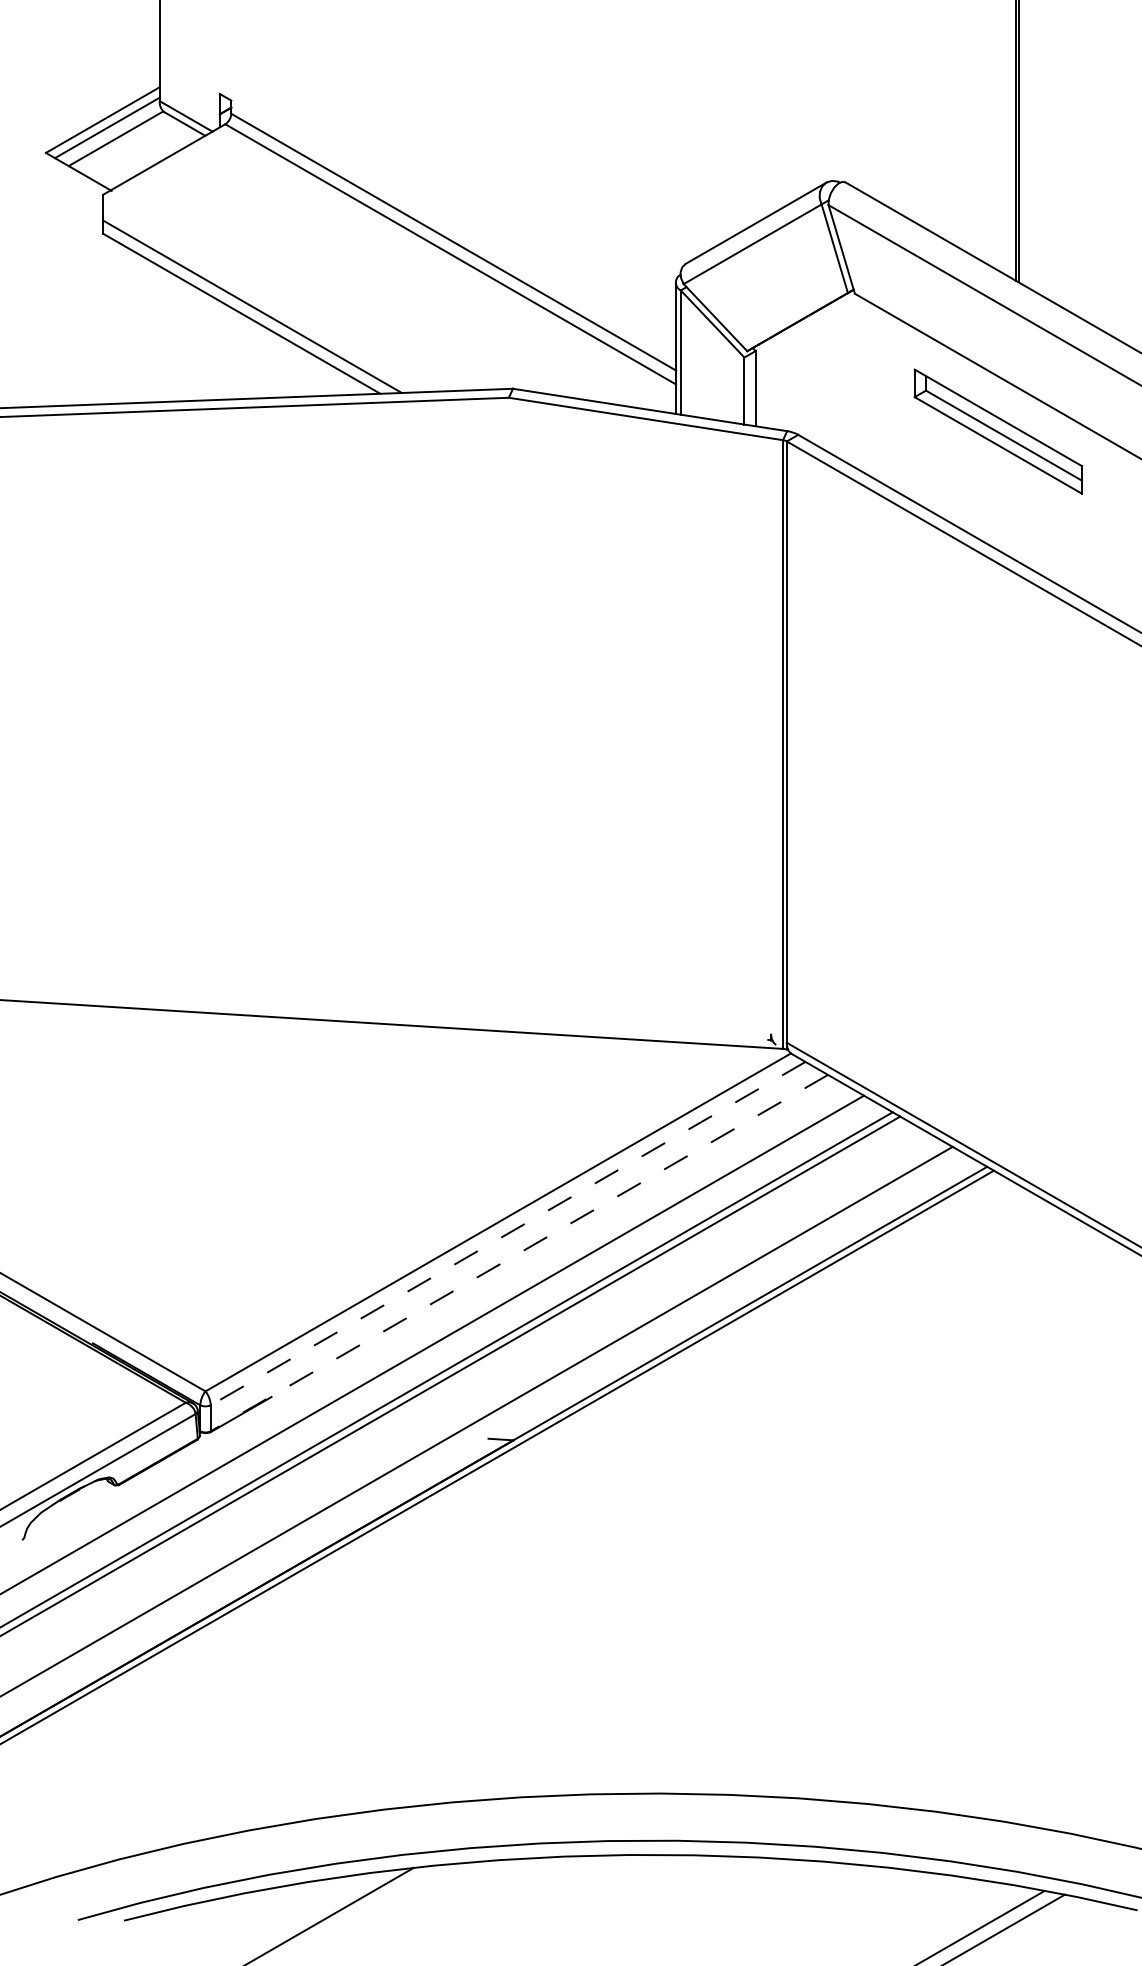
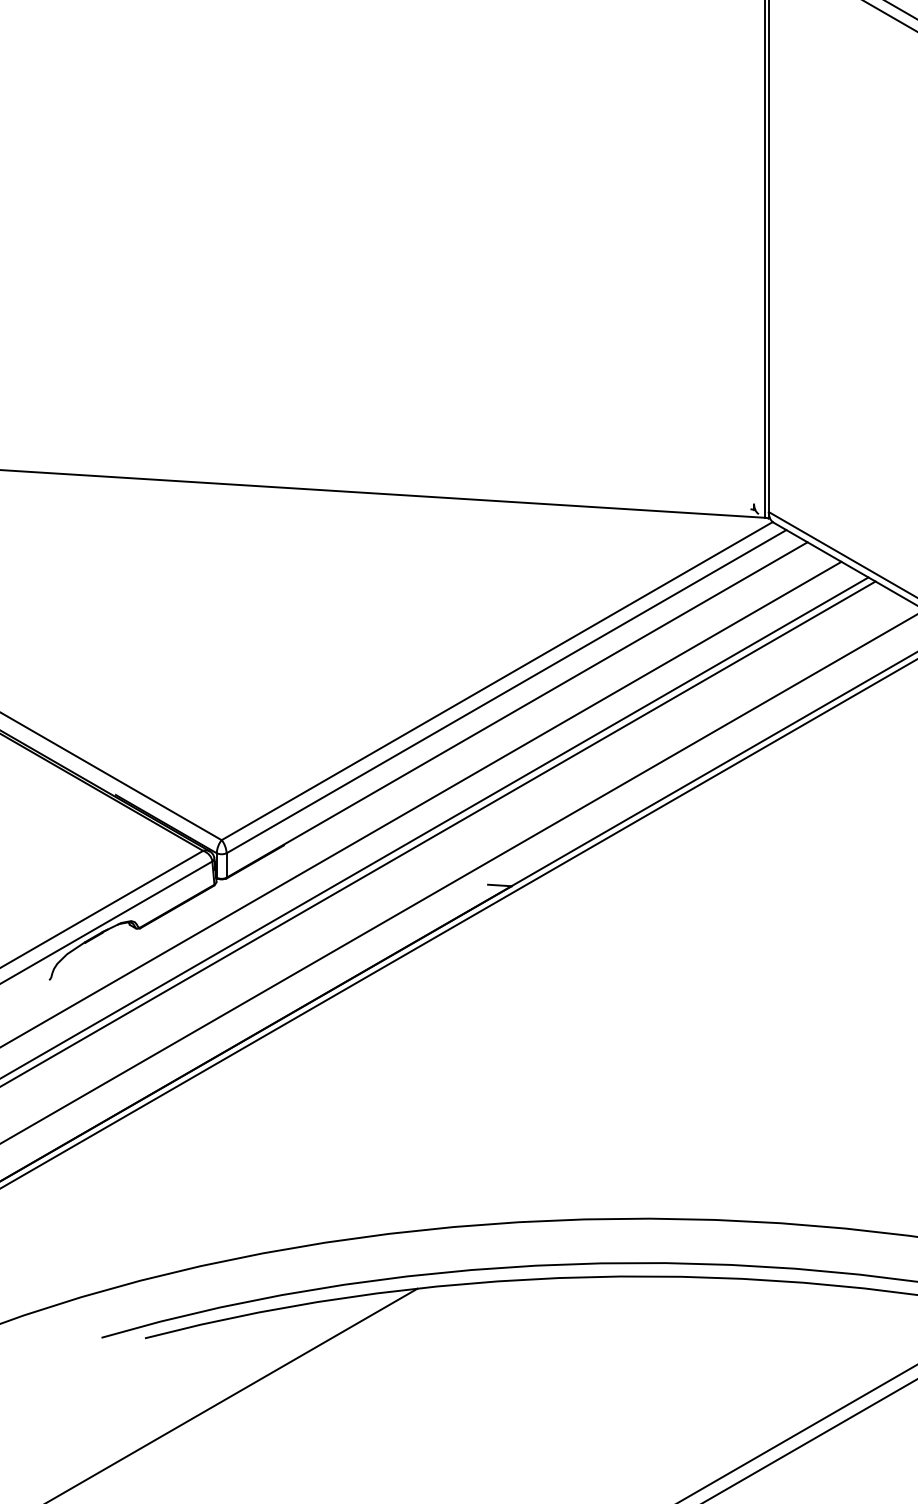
line: (507, 1233) -> (505, 691), dashed -> solid
line: (518, 1253) -> (516, 710), dashed -> solid

